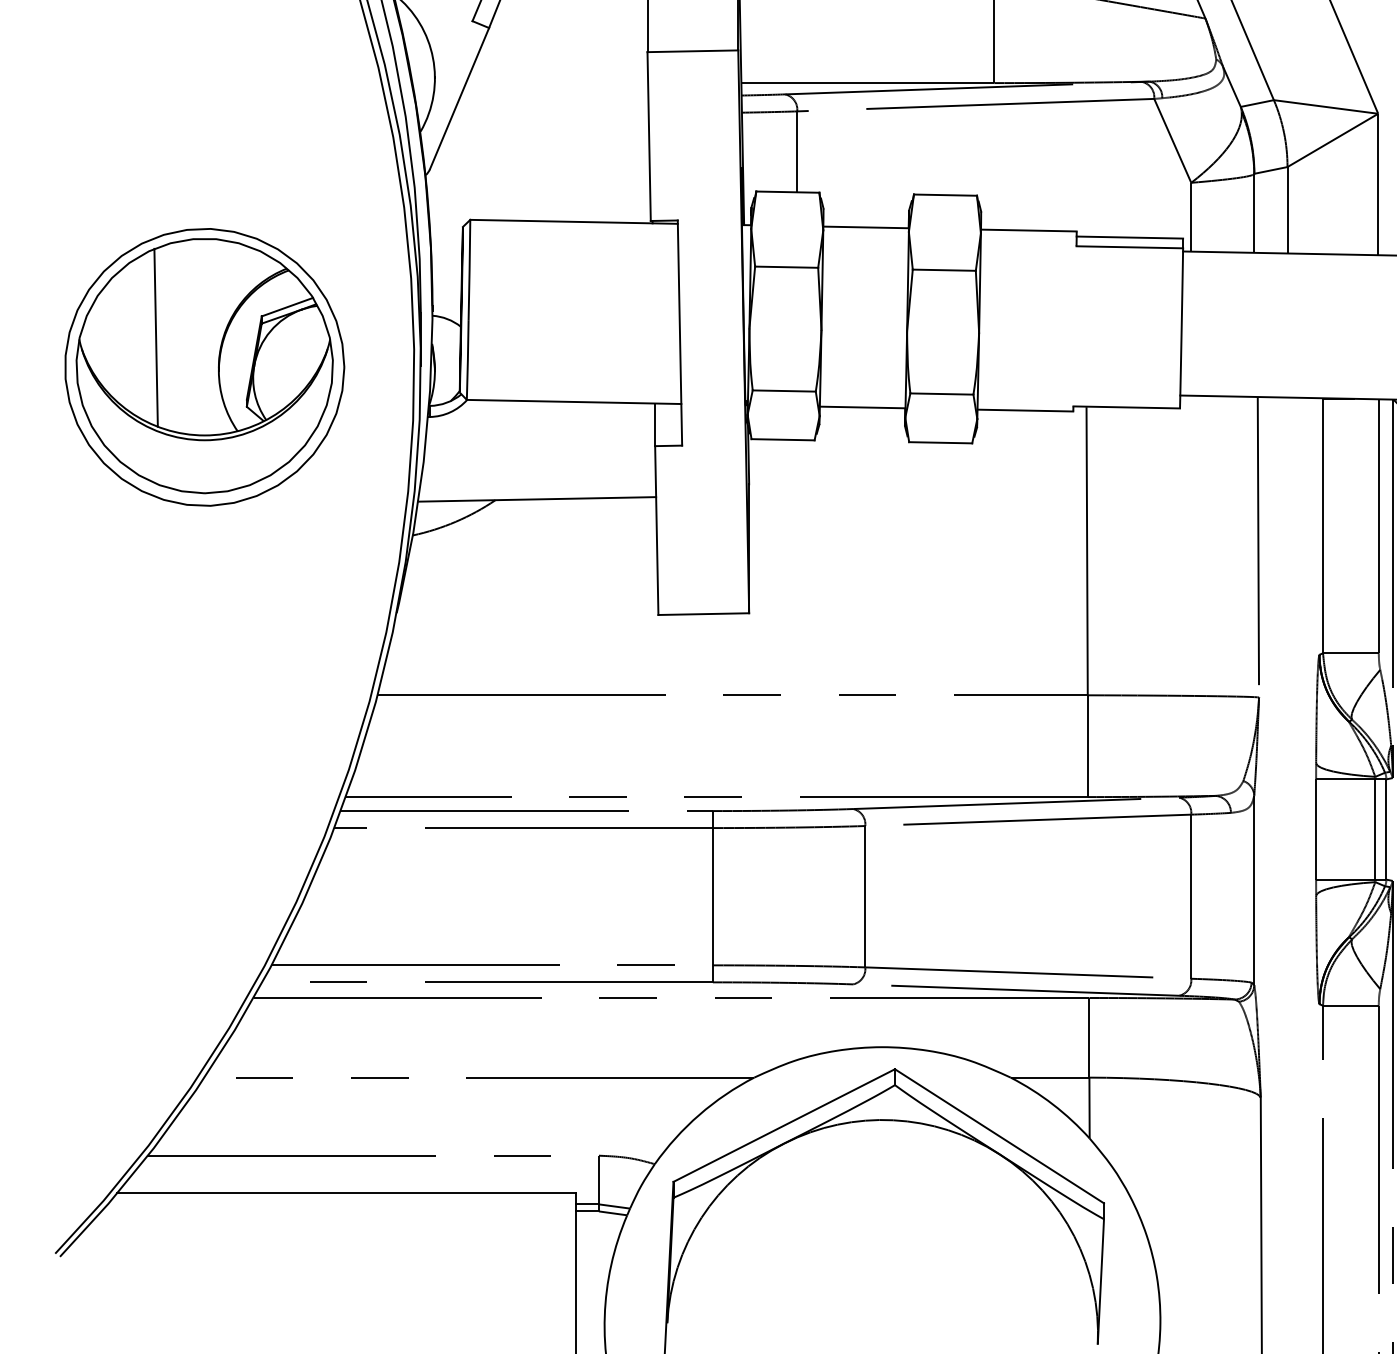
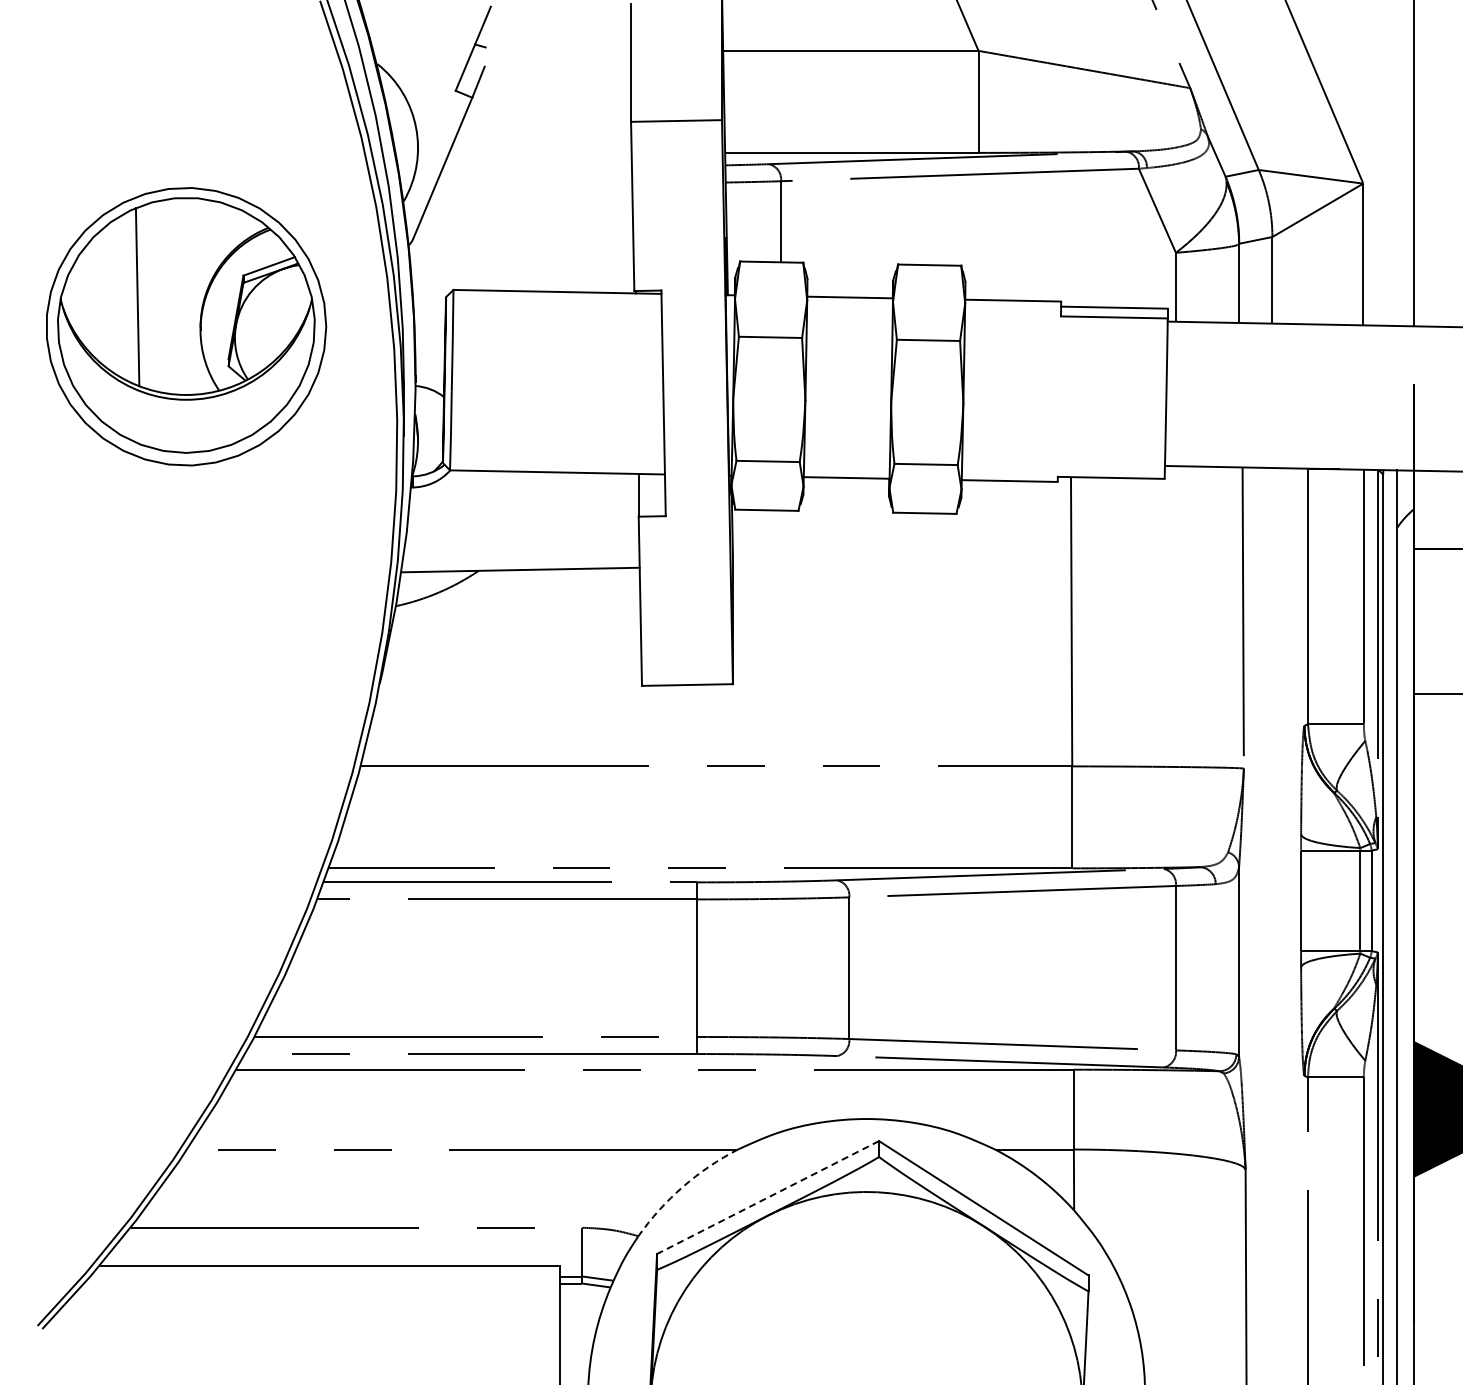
part: (204, 367) -> (186, 326), moved
arc: (699, 1114) -> (683, 1186), solid -> dashed
line: (784, 1125) -> (768, 1197), solid -> dashed

